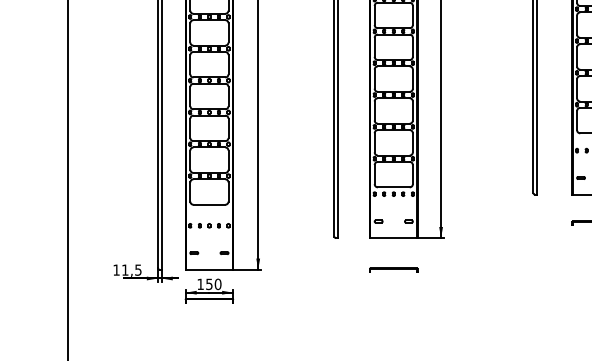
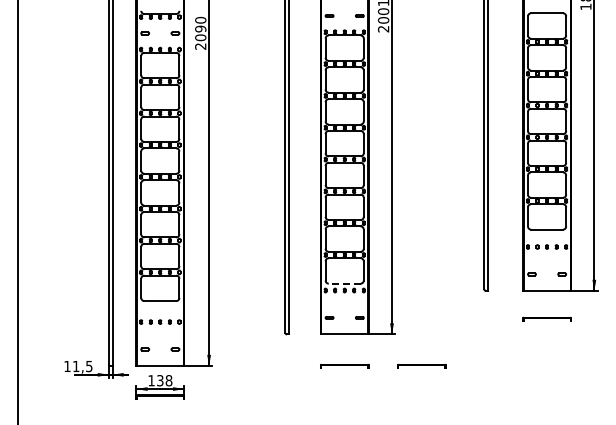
line: (393, 187) -> (344, 283), solid -> dashed
part: (470, 269) -> (421, 365), added
text: (213, 284) -> (164, 380), 150 -> 138

